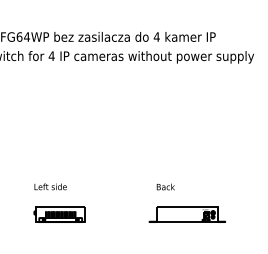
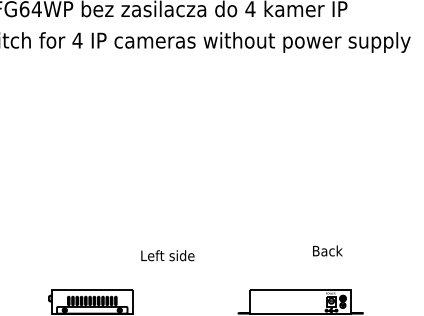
text: (50, 186) -> (167, 255), moved
text: (165, 186) -> (327, 250), moved

